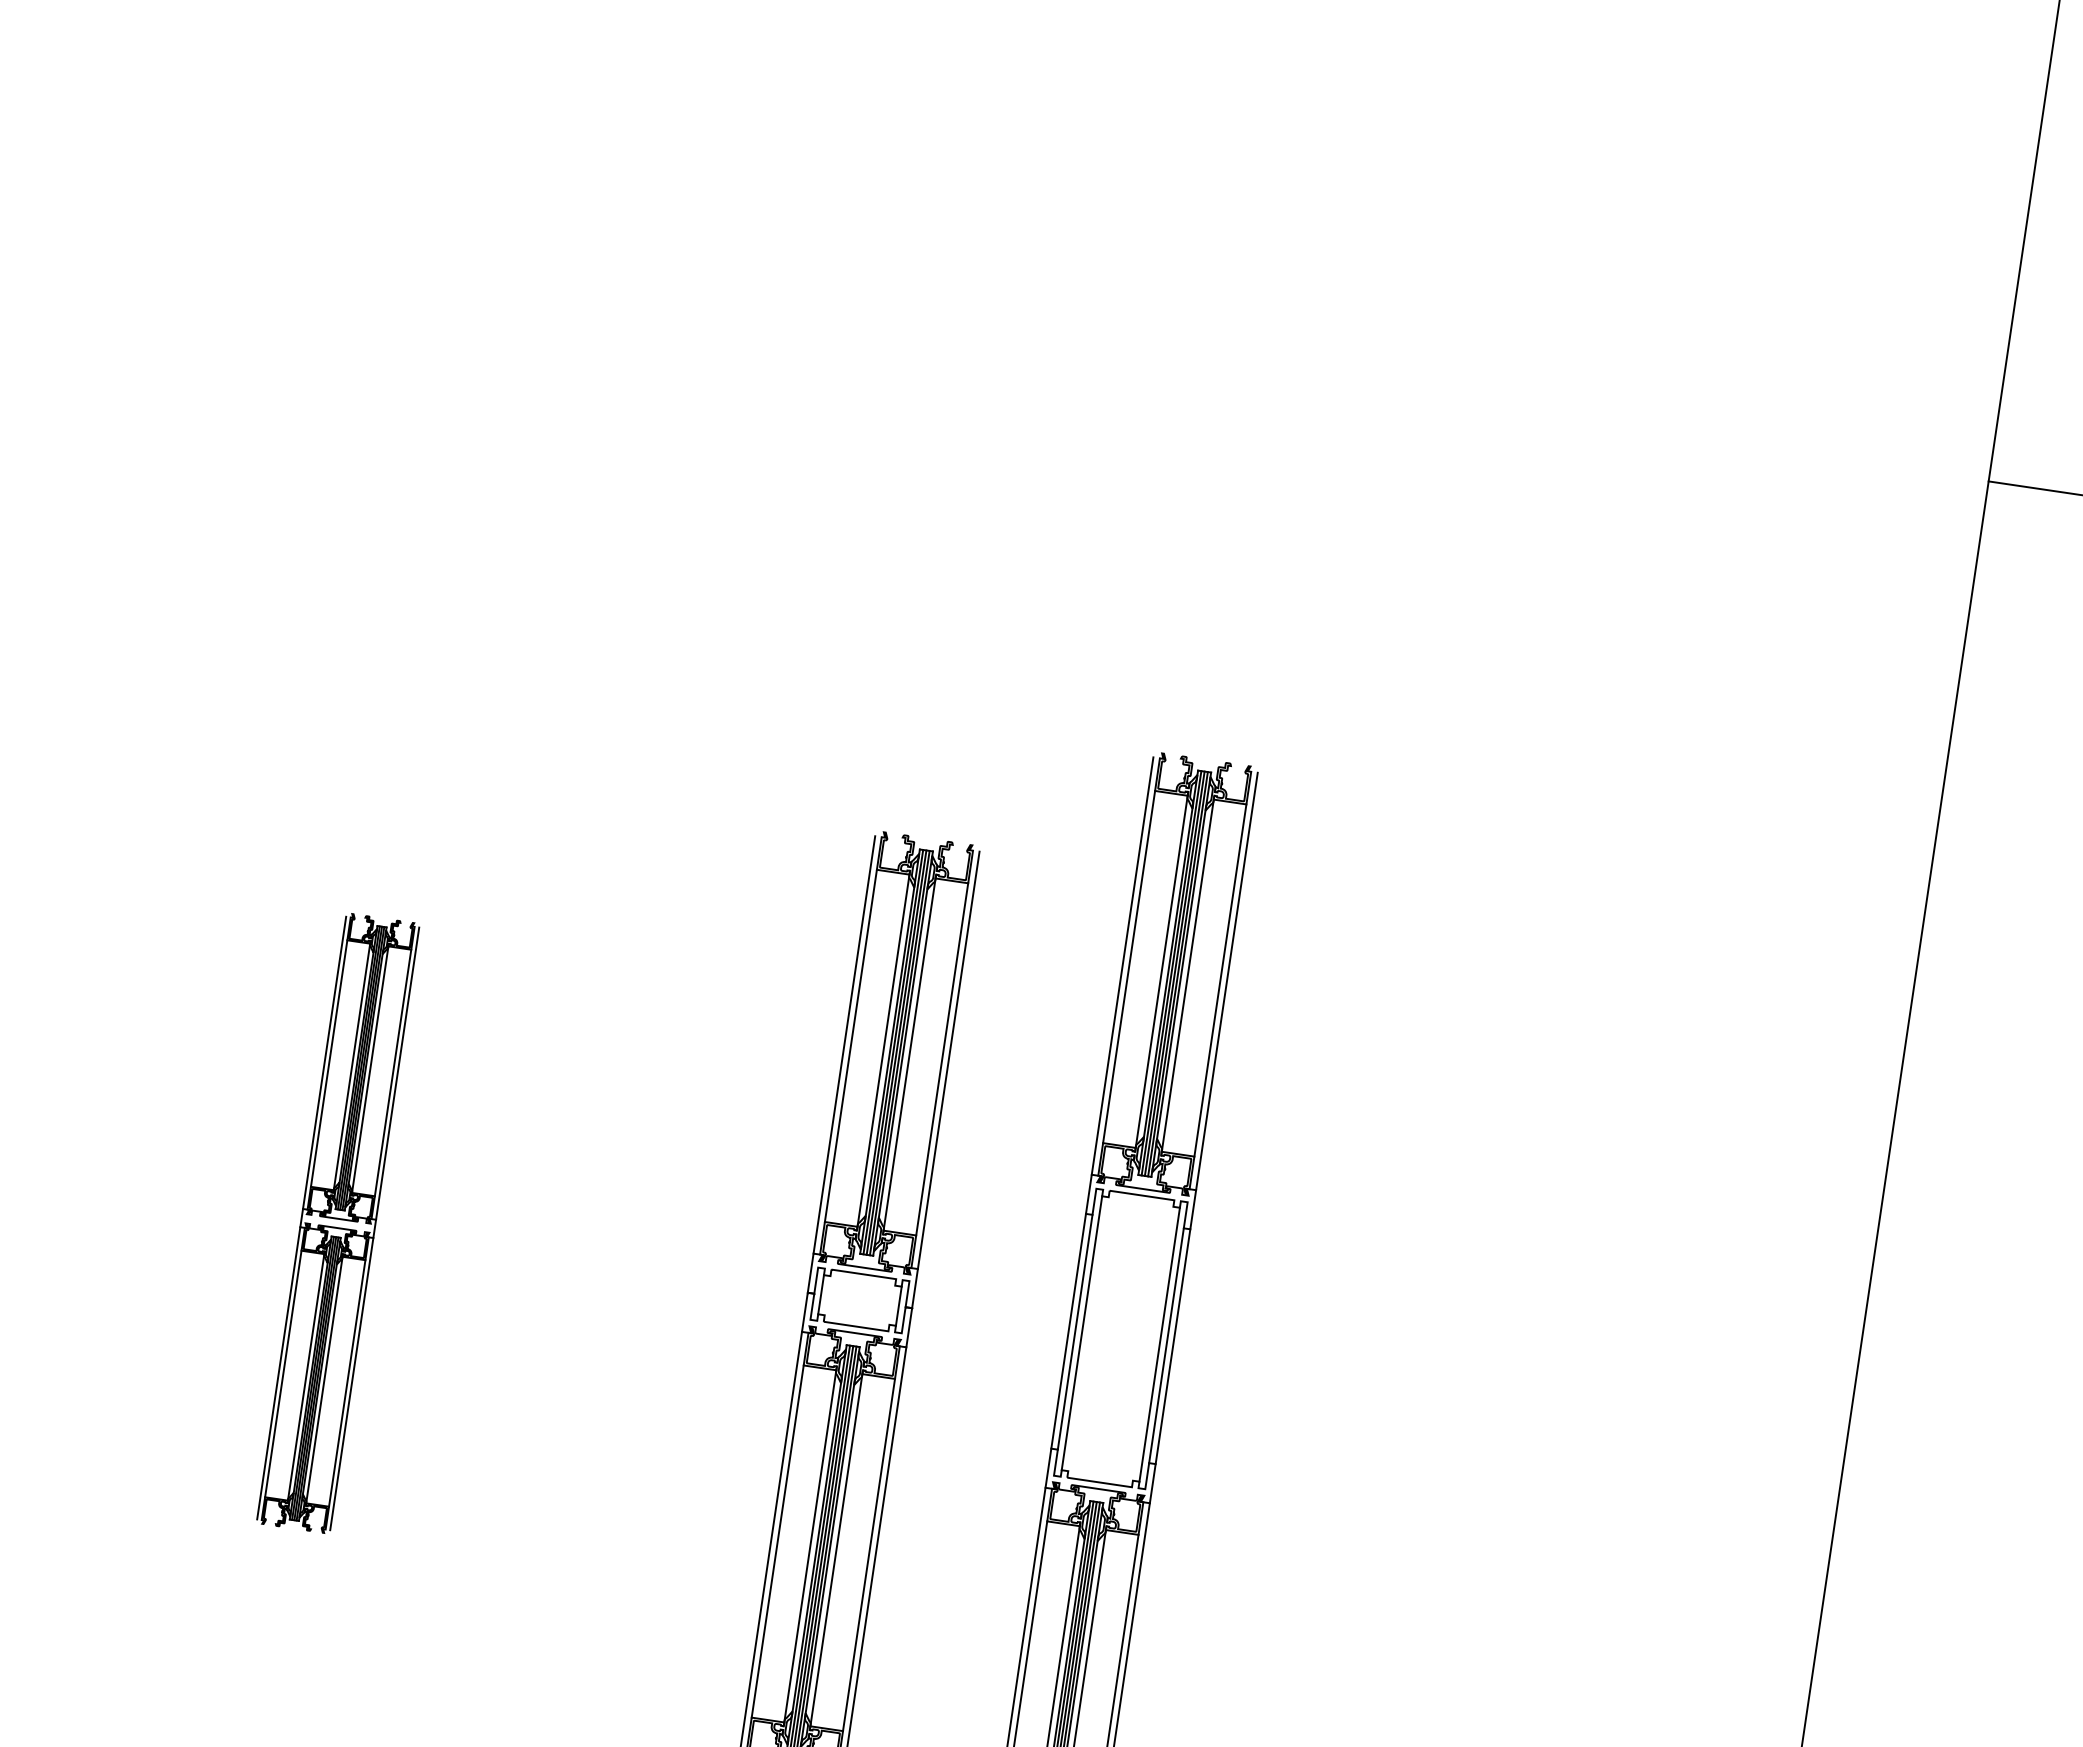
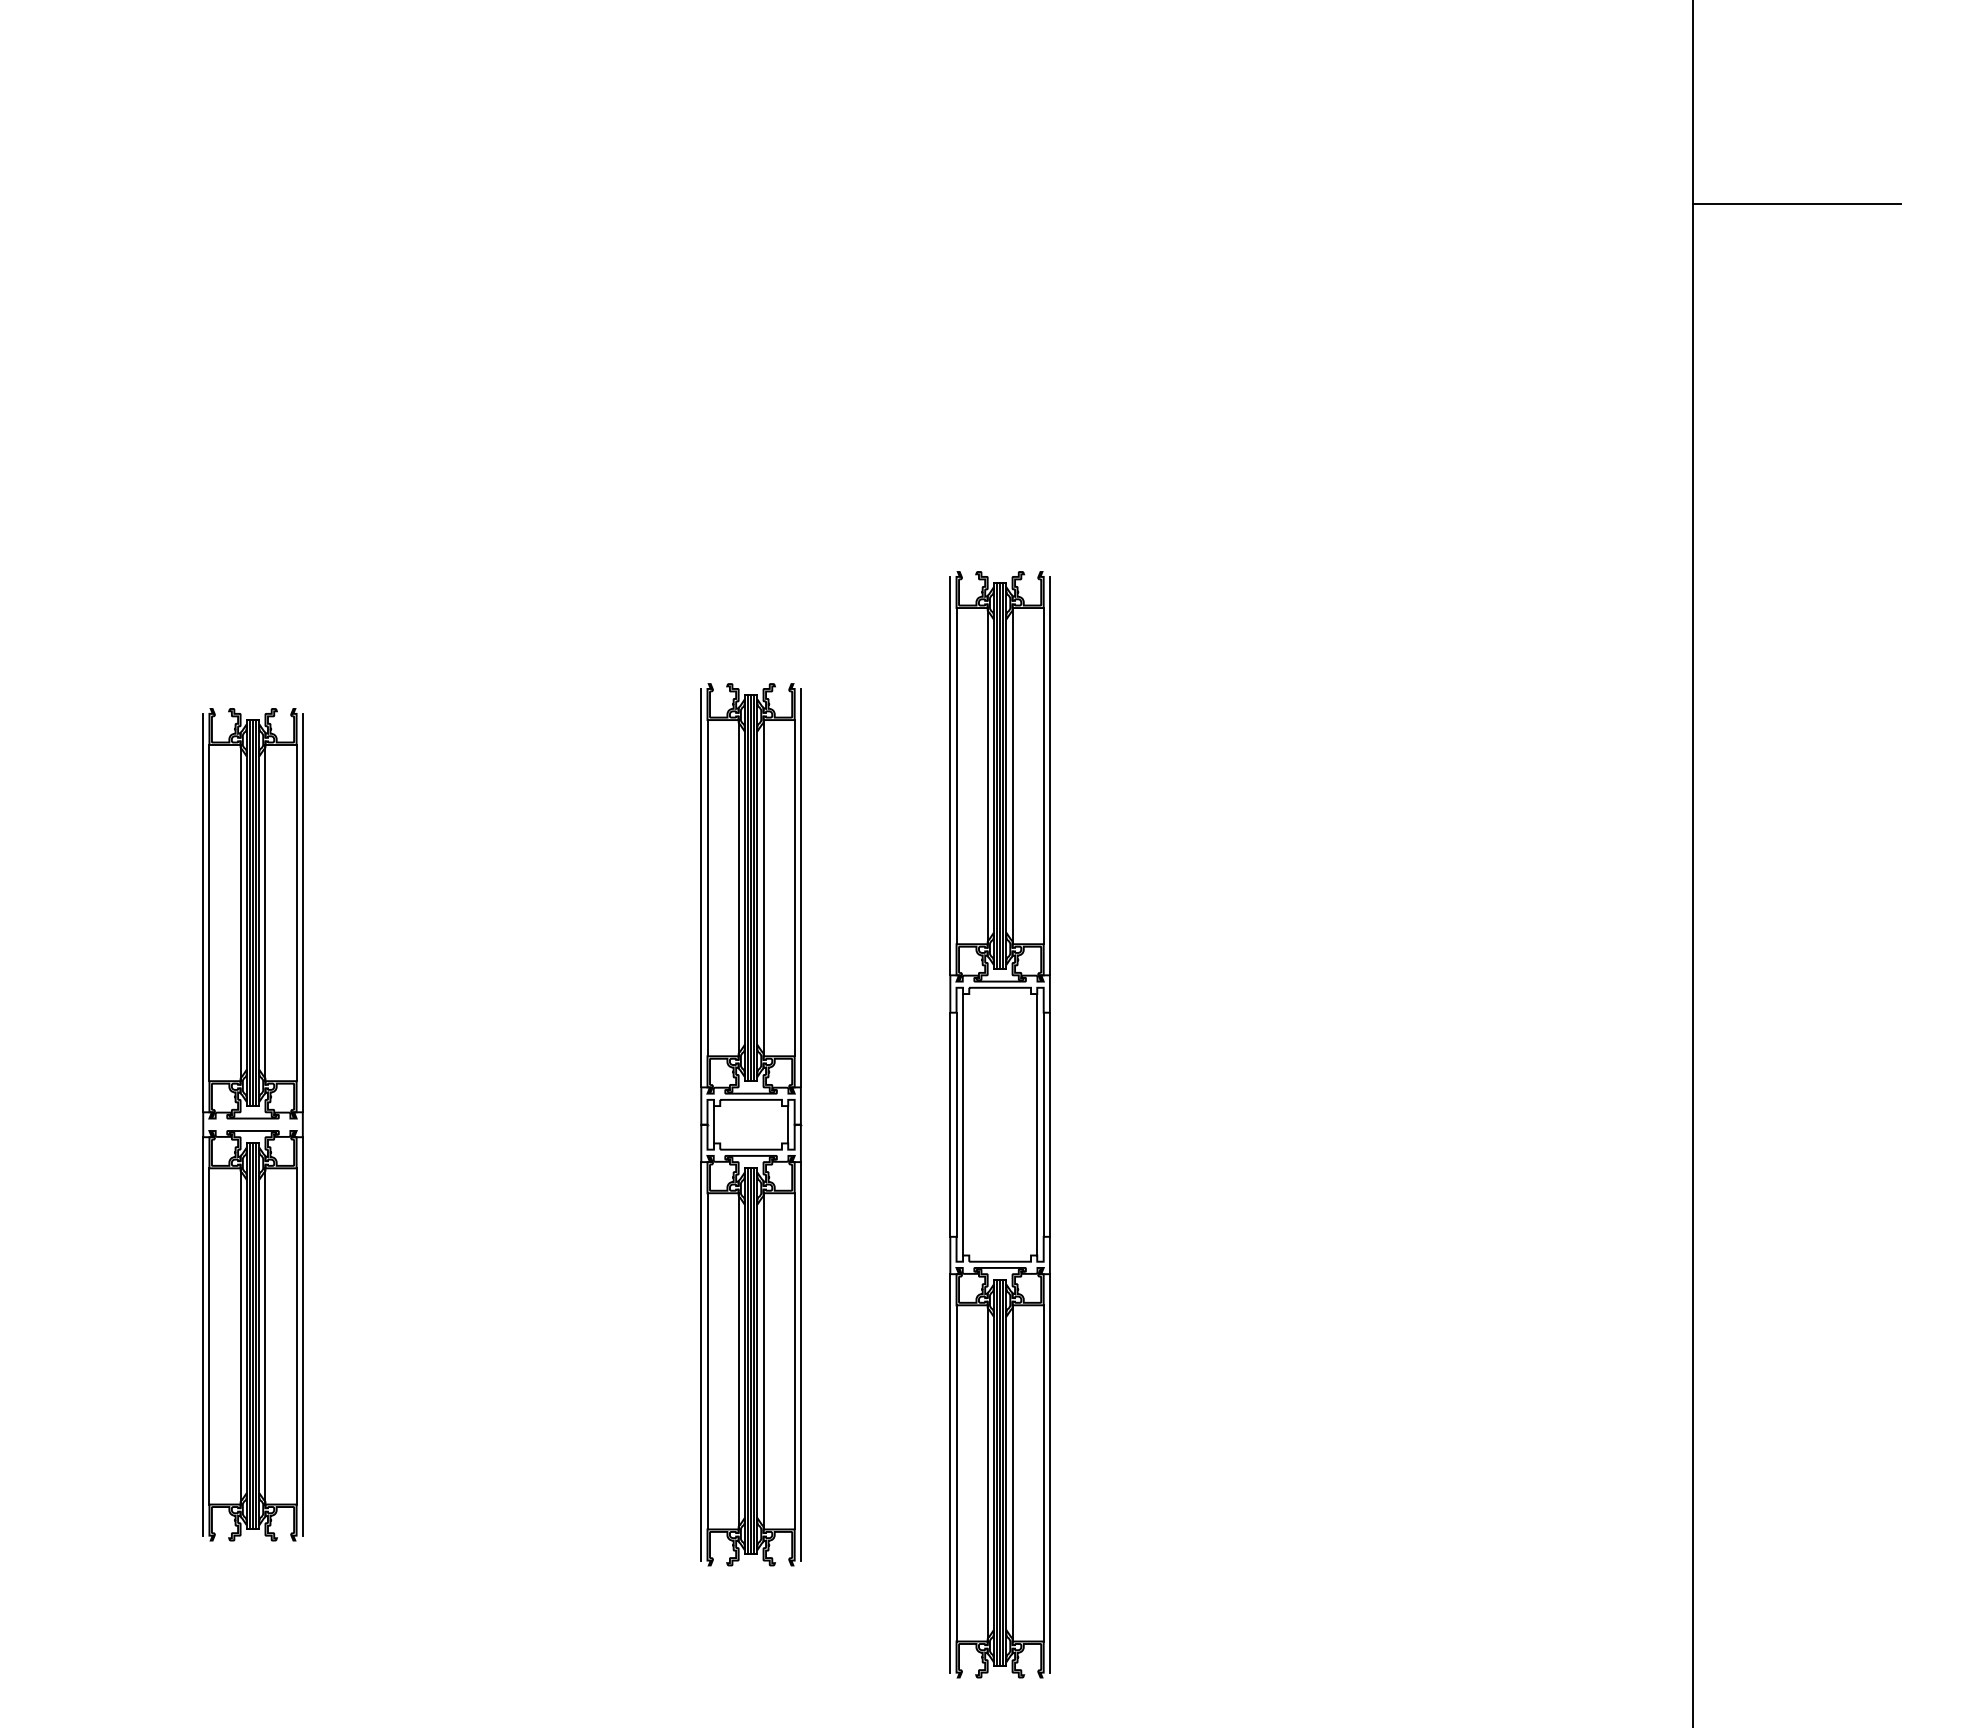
part: (337, 1223) -> (252, 1124), size x1.43

